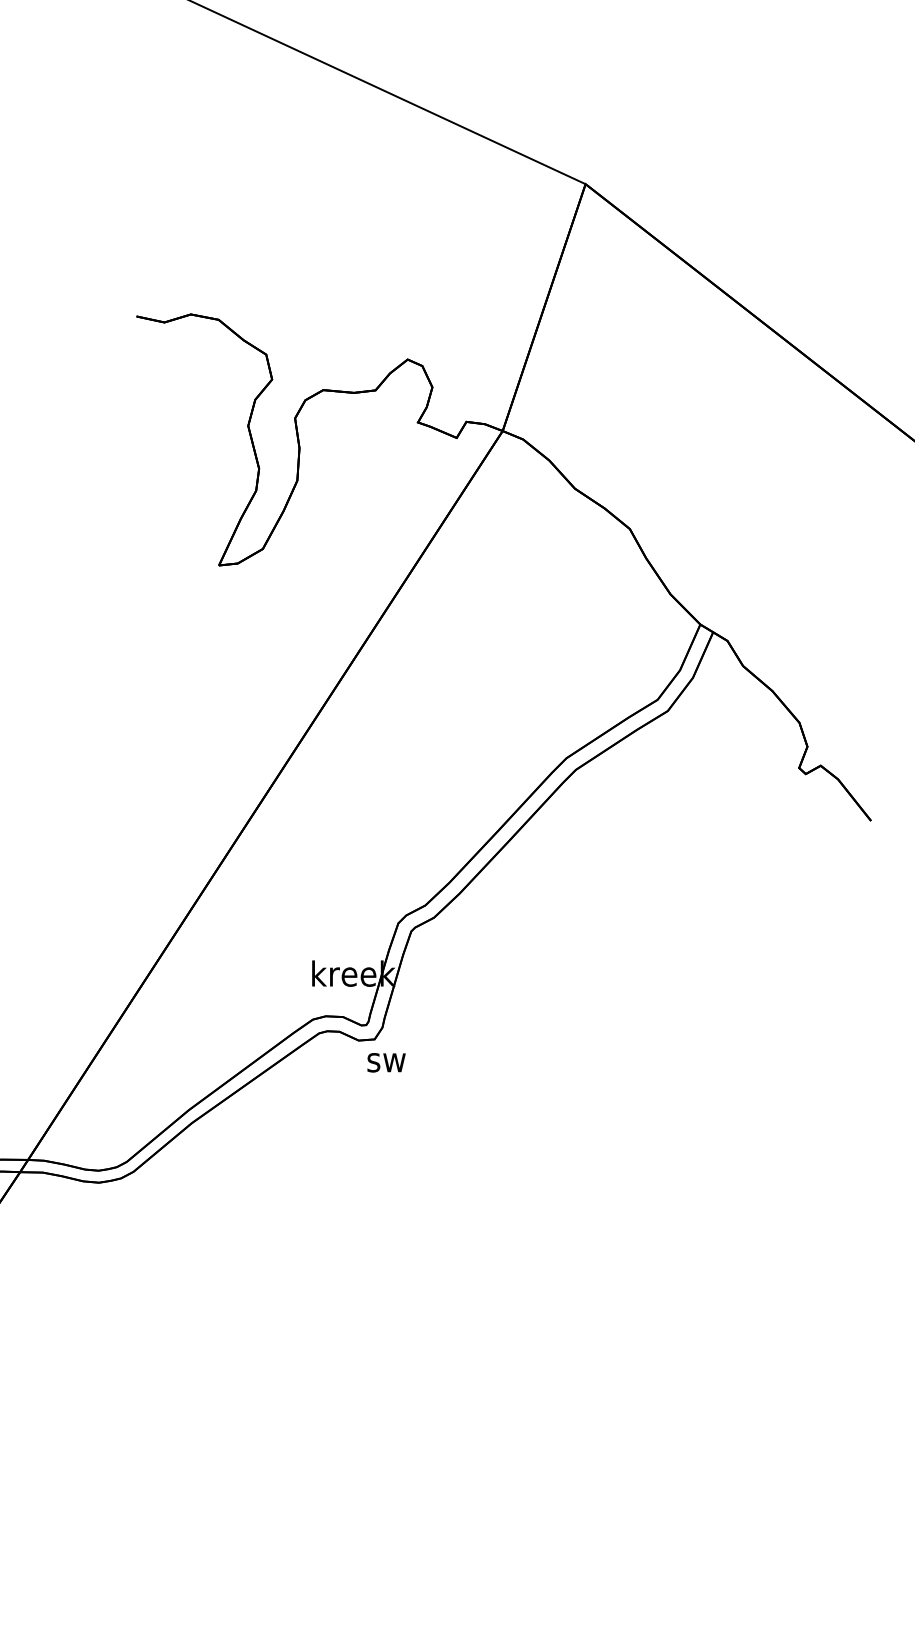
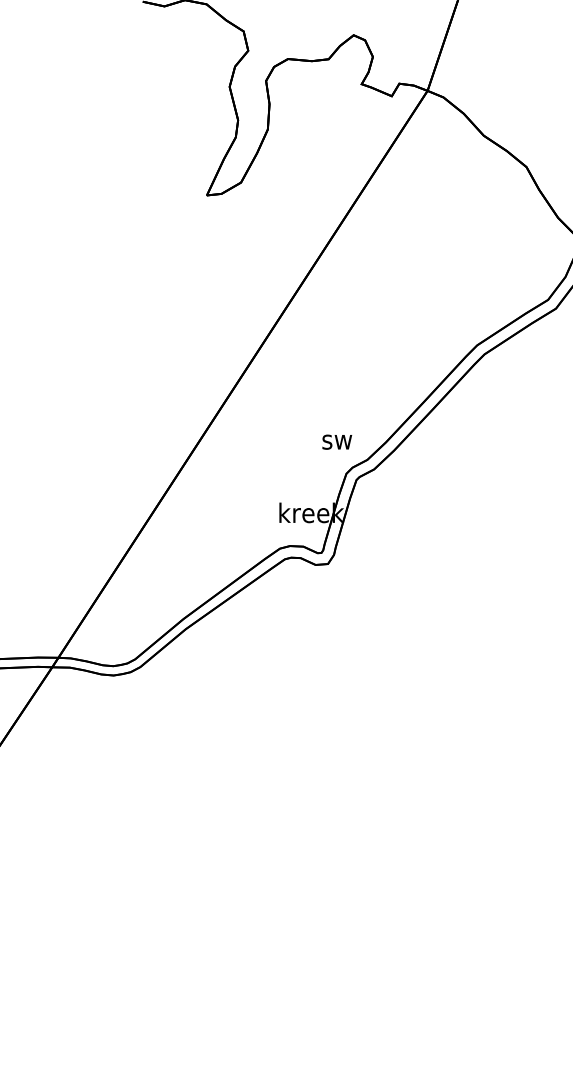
text: (386, 1062) -> (337, 442), moved

